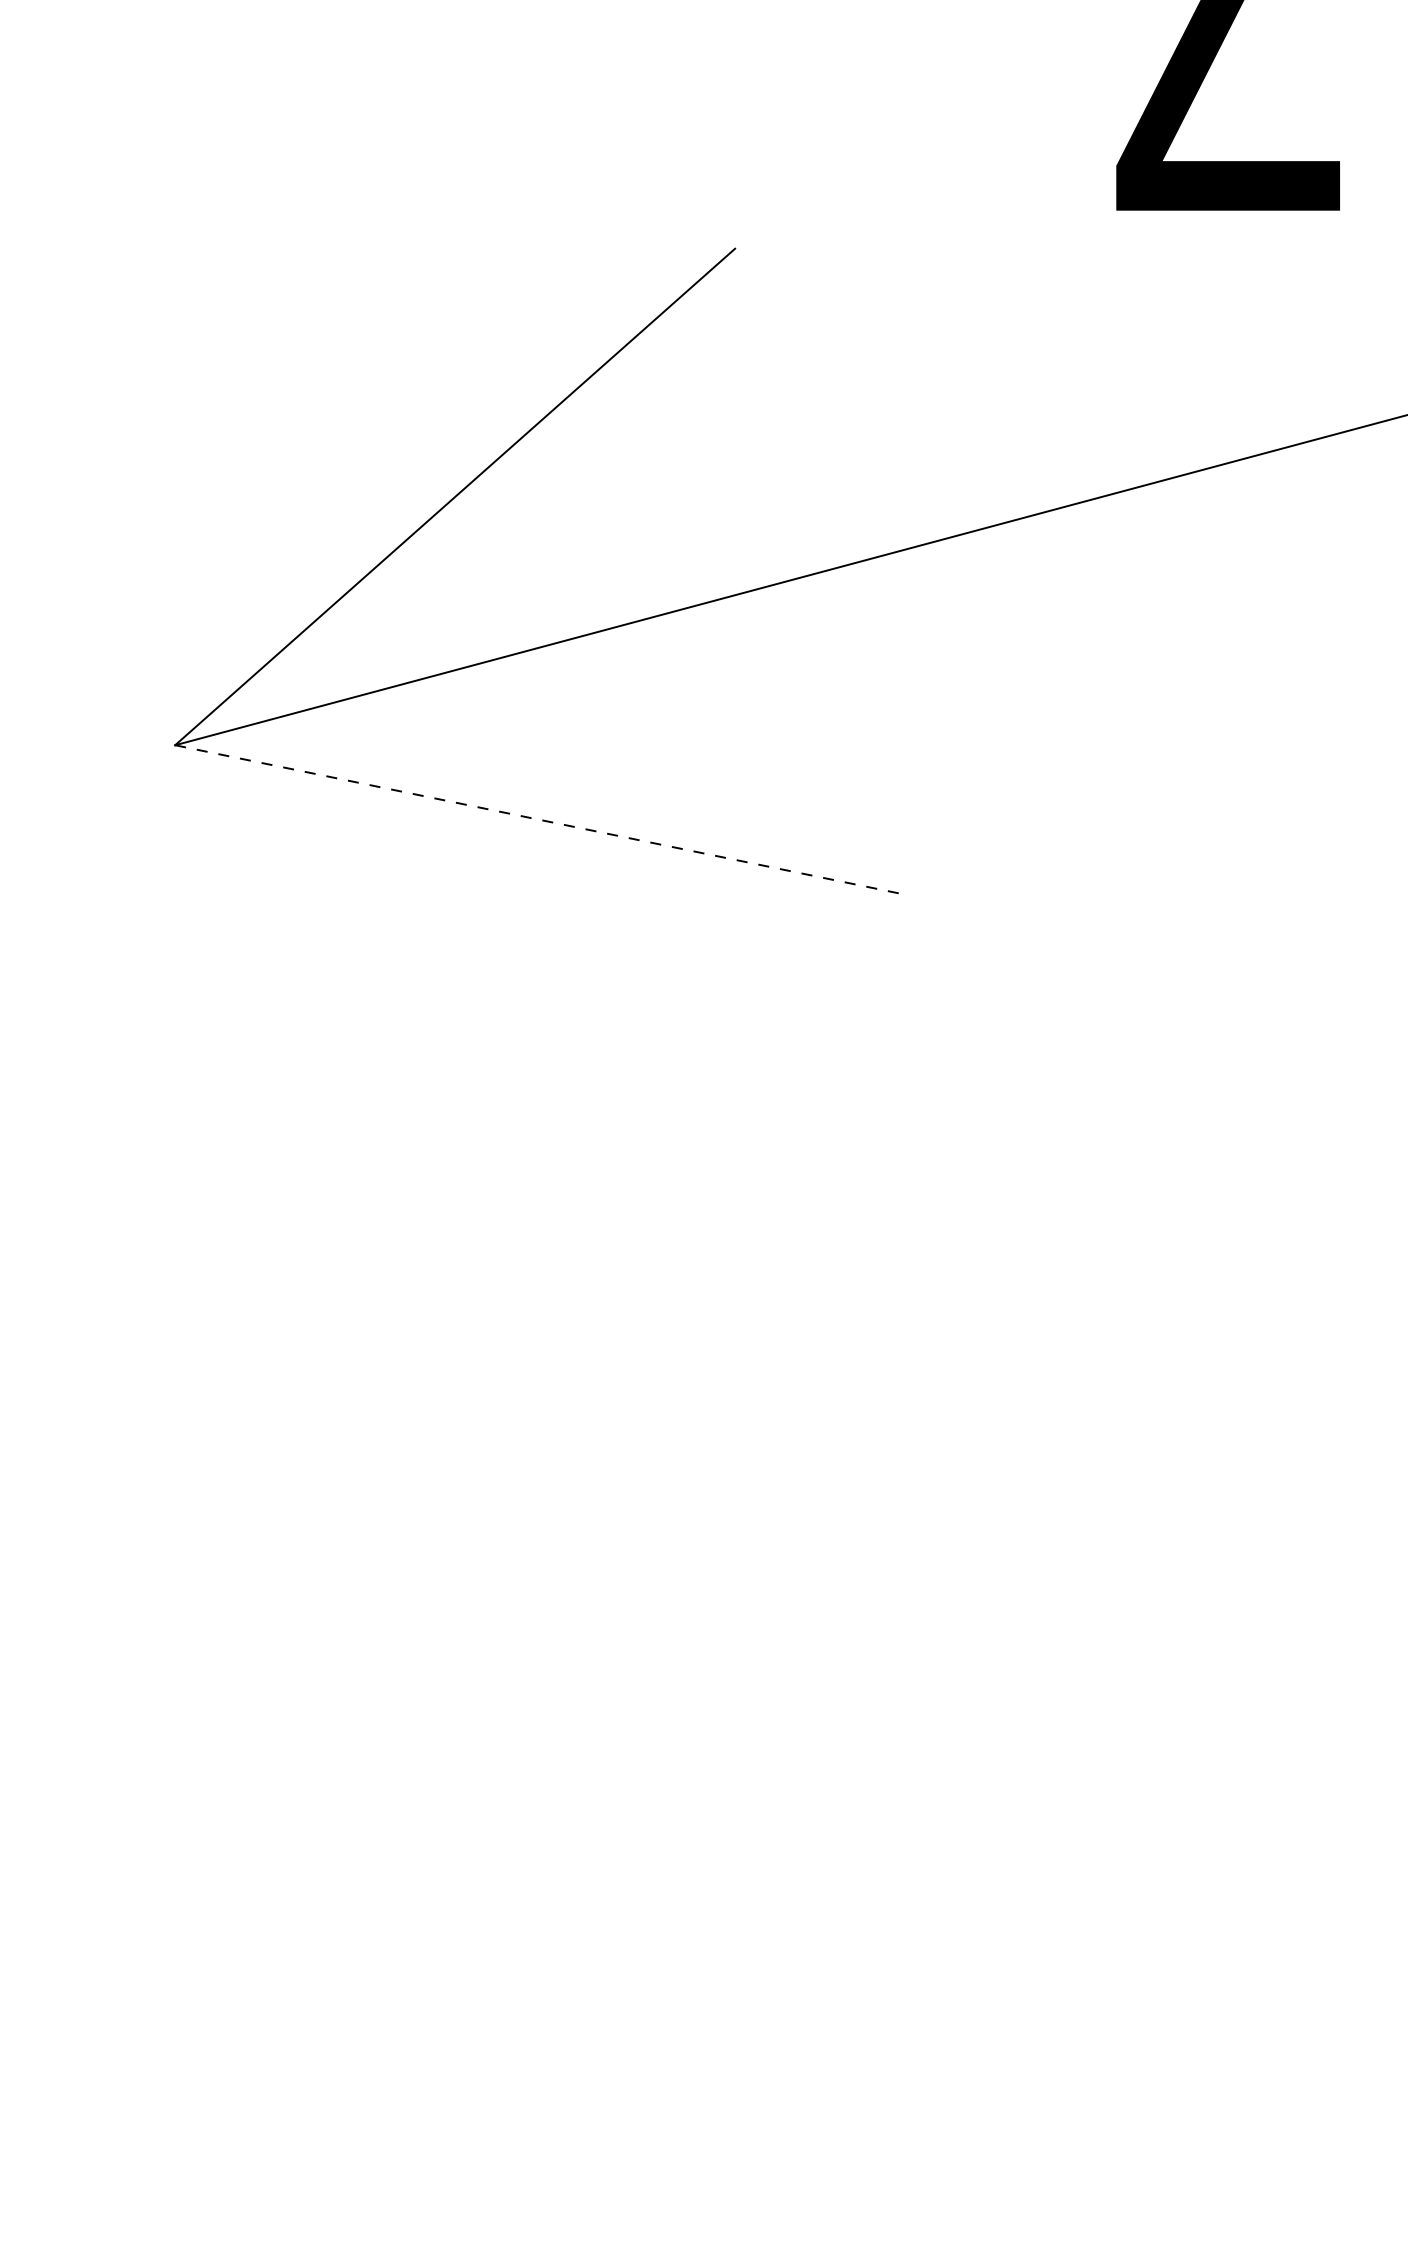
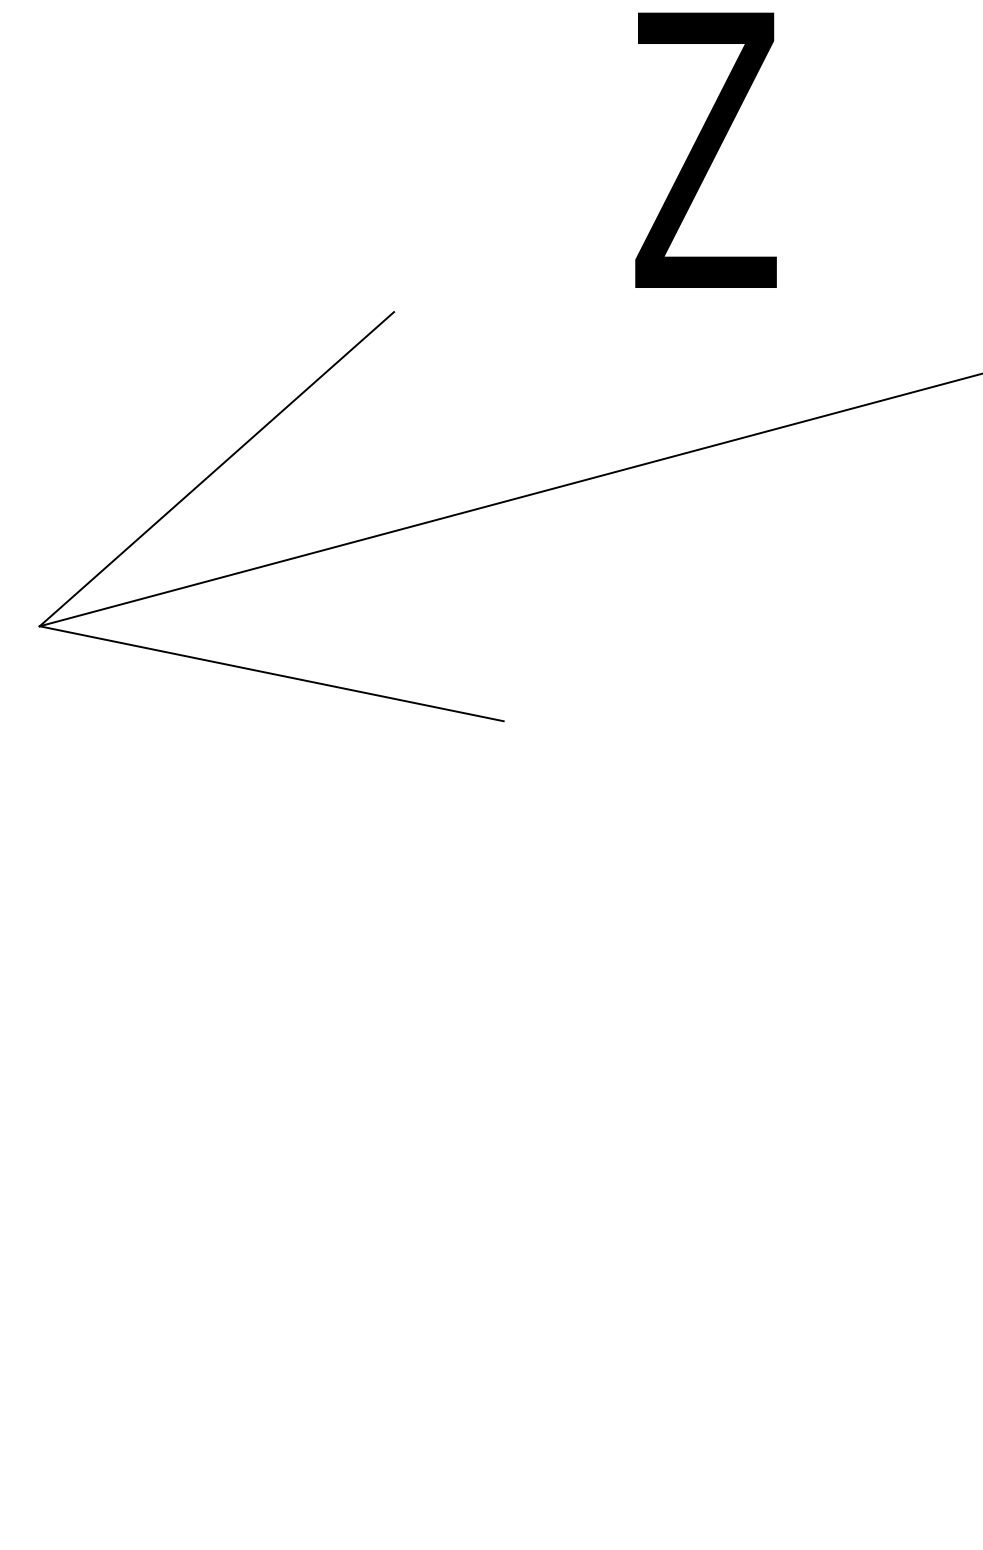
line: (541, 819) -> (271, 673), dashed -> solid

